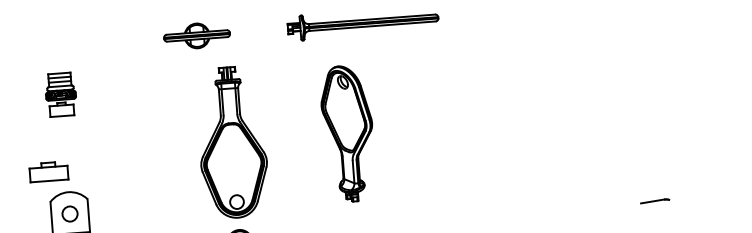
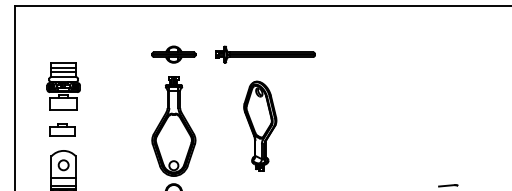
part: (196, 35) -> (173, 54), moved
part: (60, 94) -> (63, 86), size x1.67
part: (348, 132) -> (260, 125), moved
part: (48, 171) -> (62, 129), moved

